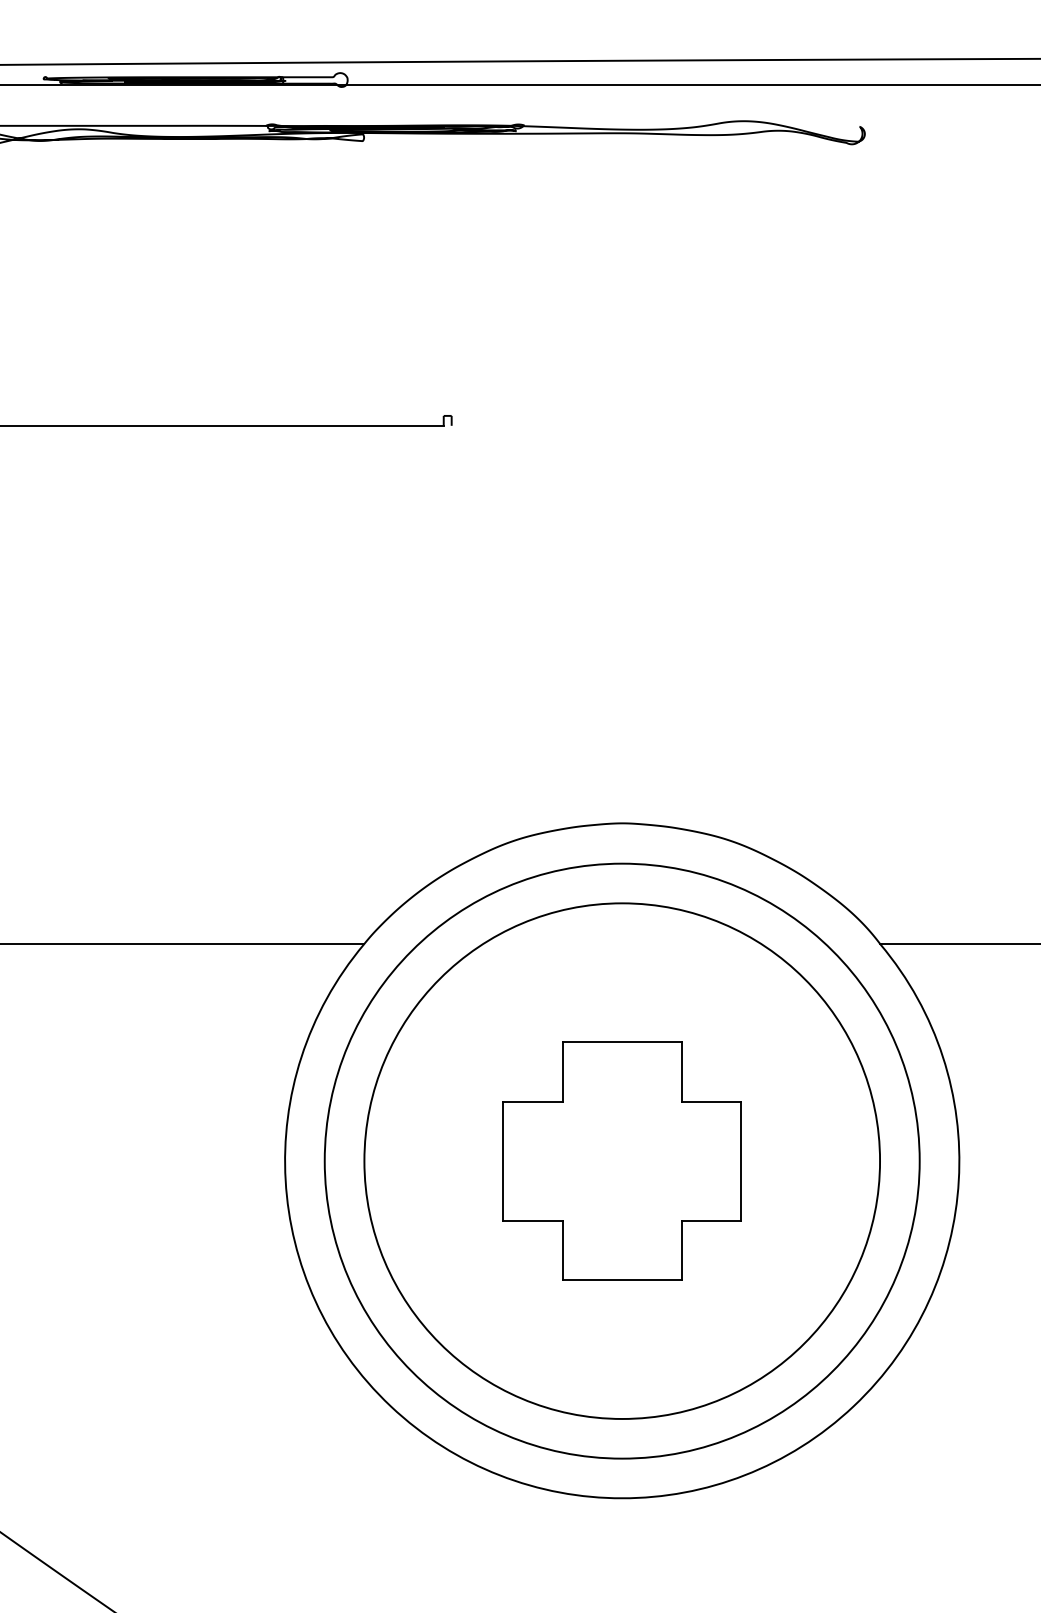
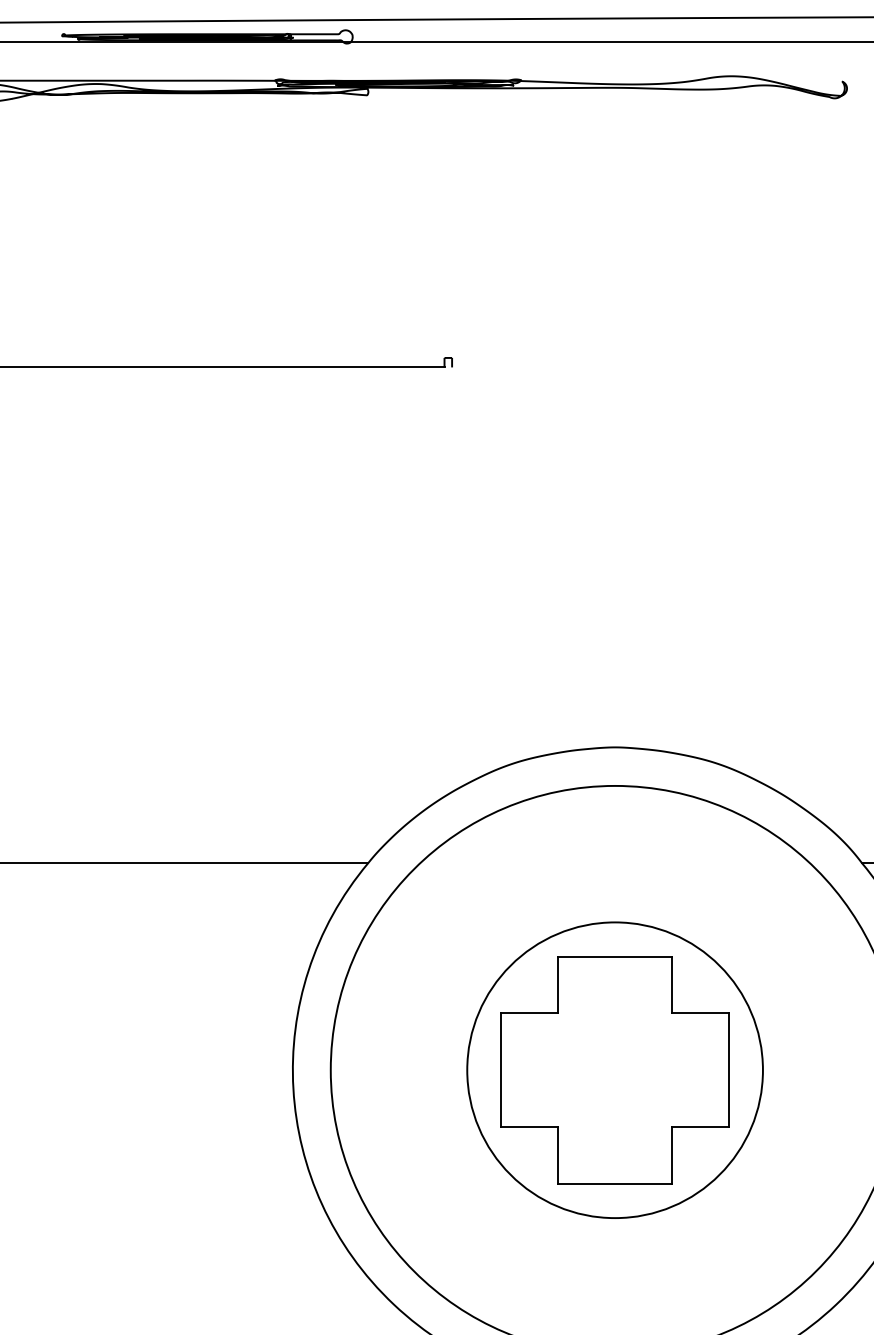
circle: (622, 1160) -> (615, 1069), size x0.6

